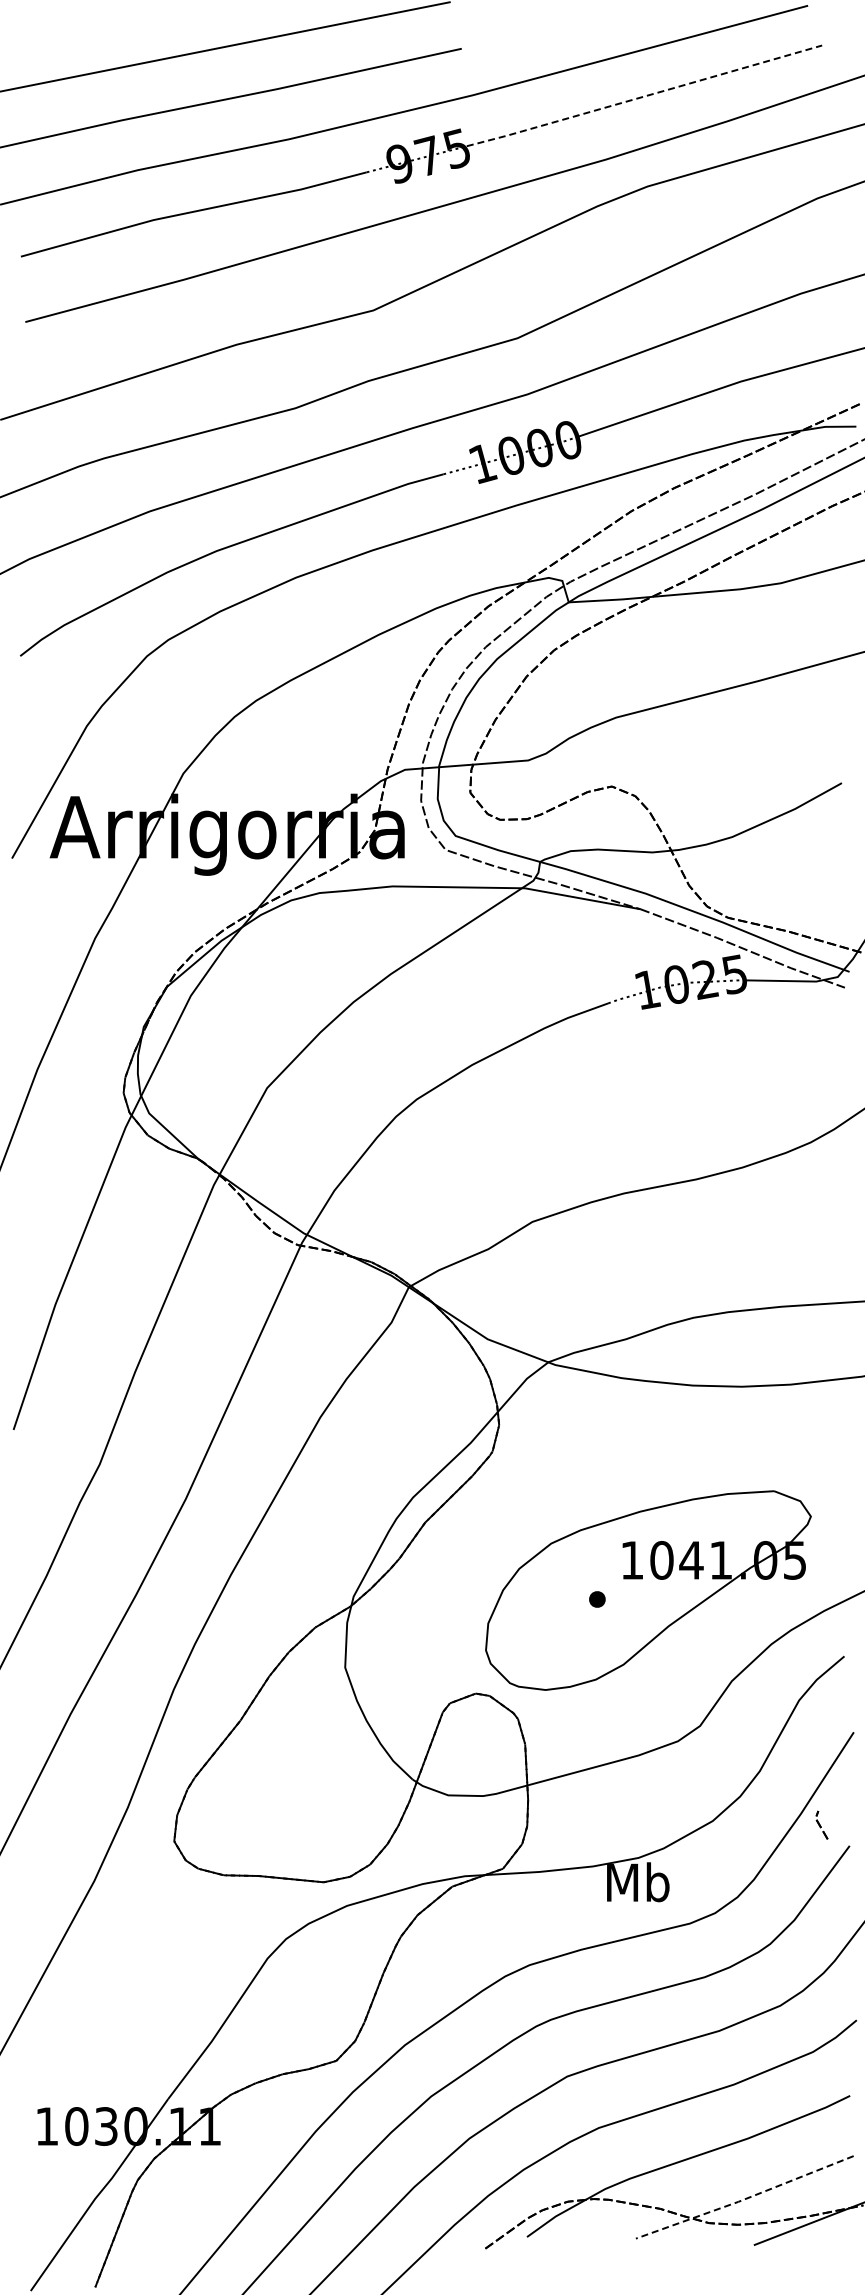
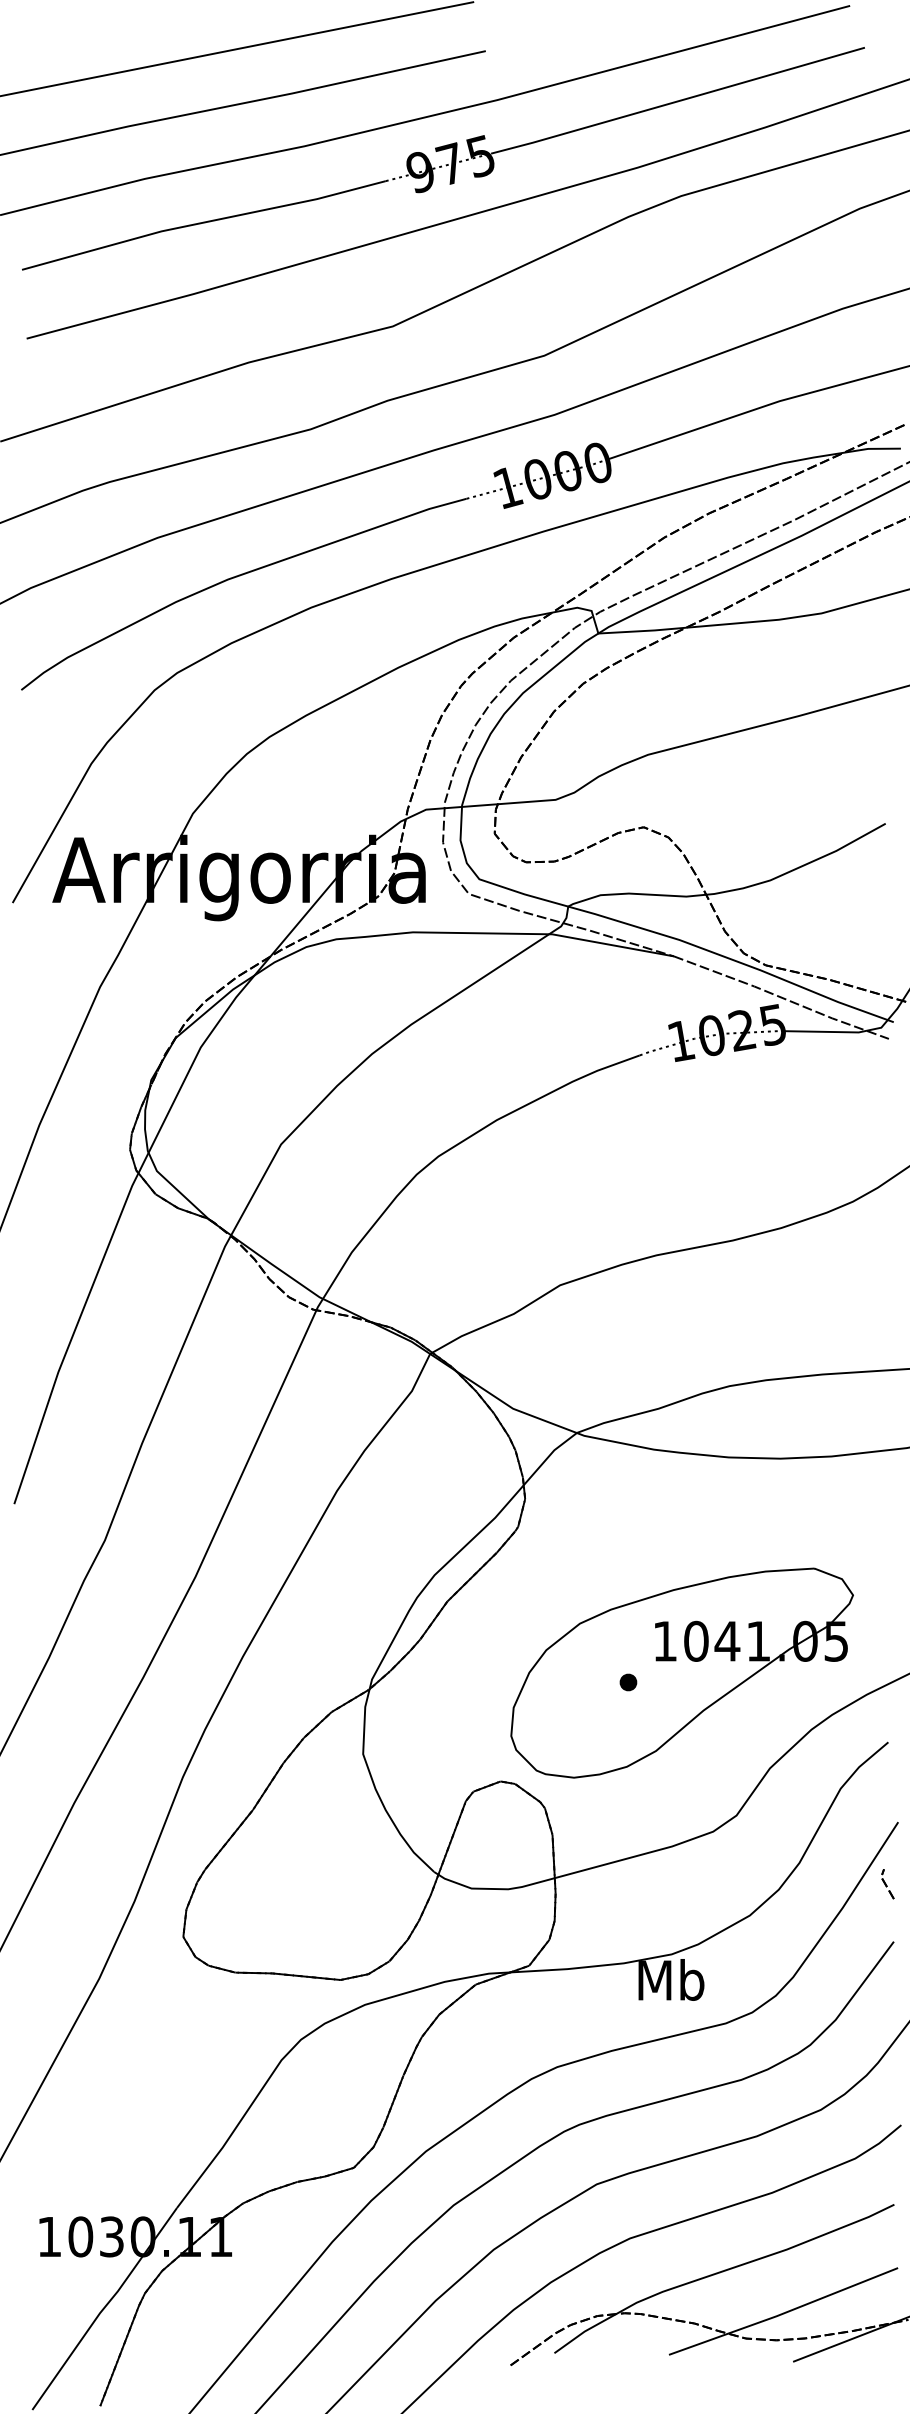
line: (644, 96) -> (678, 101), dashed -> solid
part: (821, 1824) -> (887, 1883), moved
line: (744, 2199) -> (783, 2313), dashed -> solid

